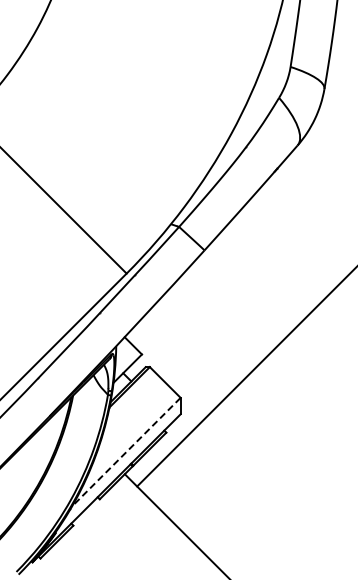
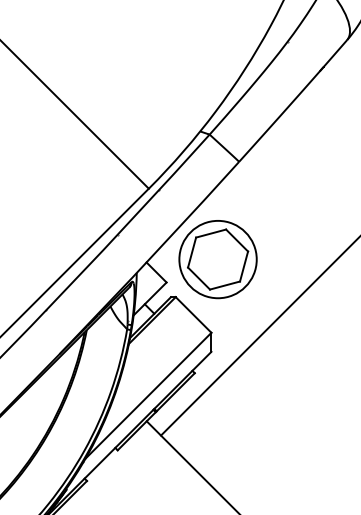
part: (186, 334) -> (218, 259), added
line: (126, 452) -> (148, 396), dashed -> solid

